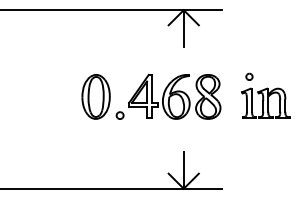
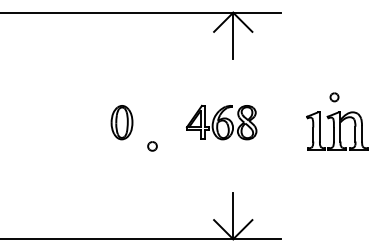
part: (249, 77) -> (334, 97), moved
part: (95, 96) -> (121, 122), size x0.6
part: (174, 96) -> (221, 122), size x0.6

